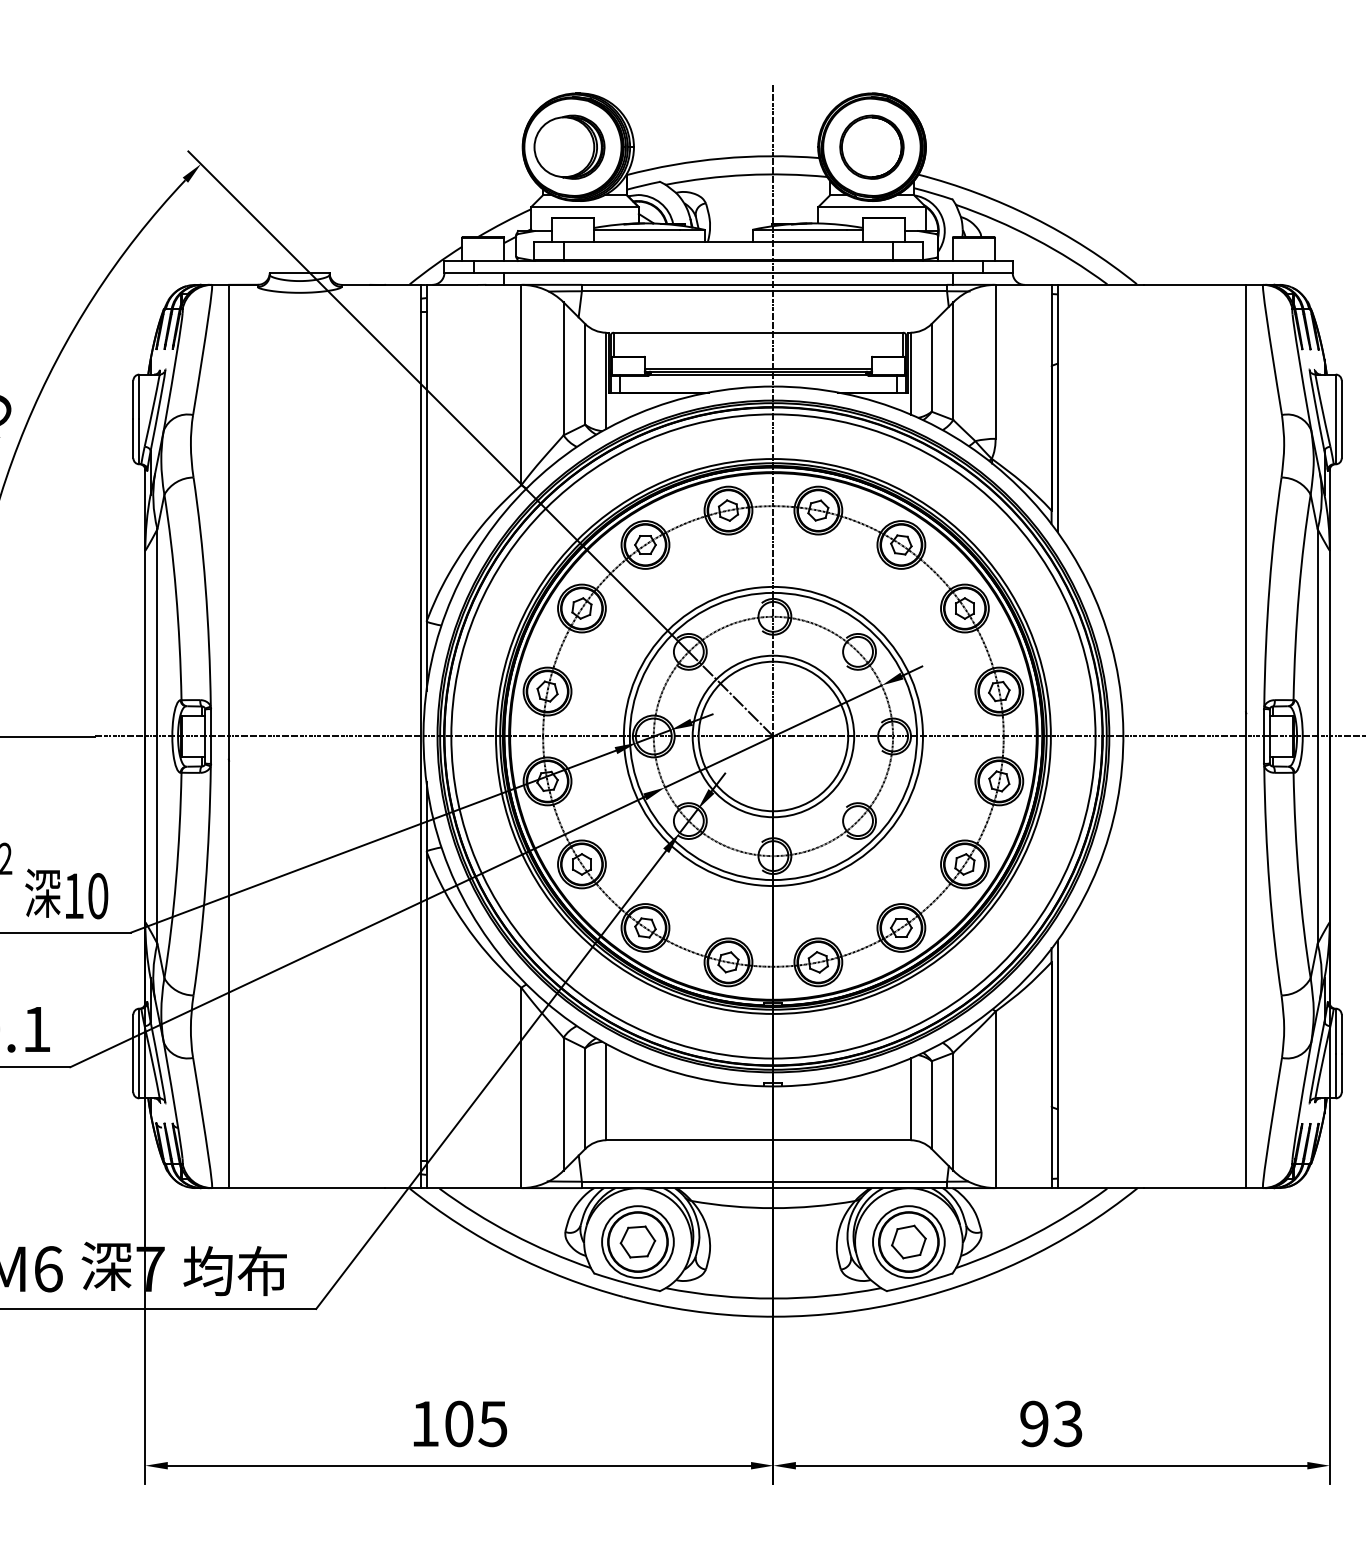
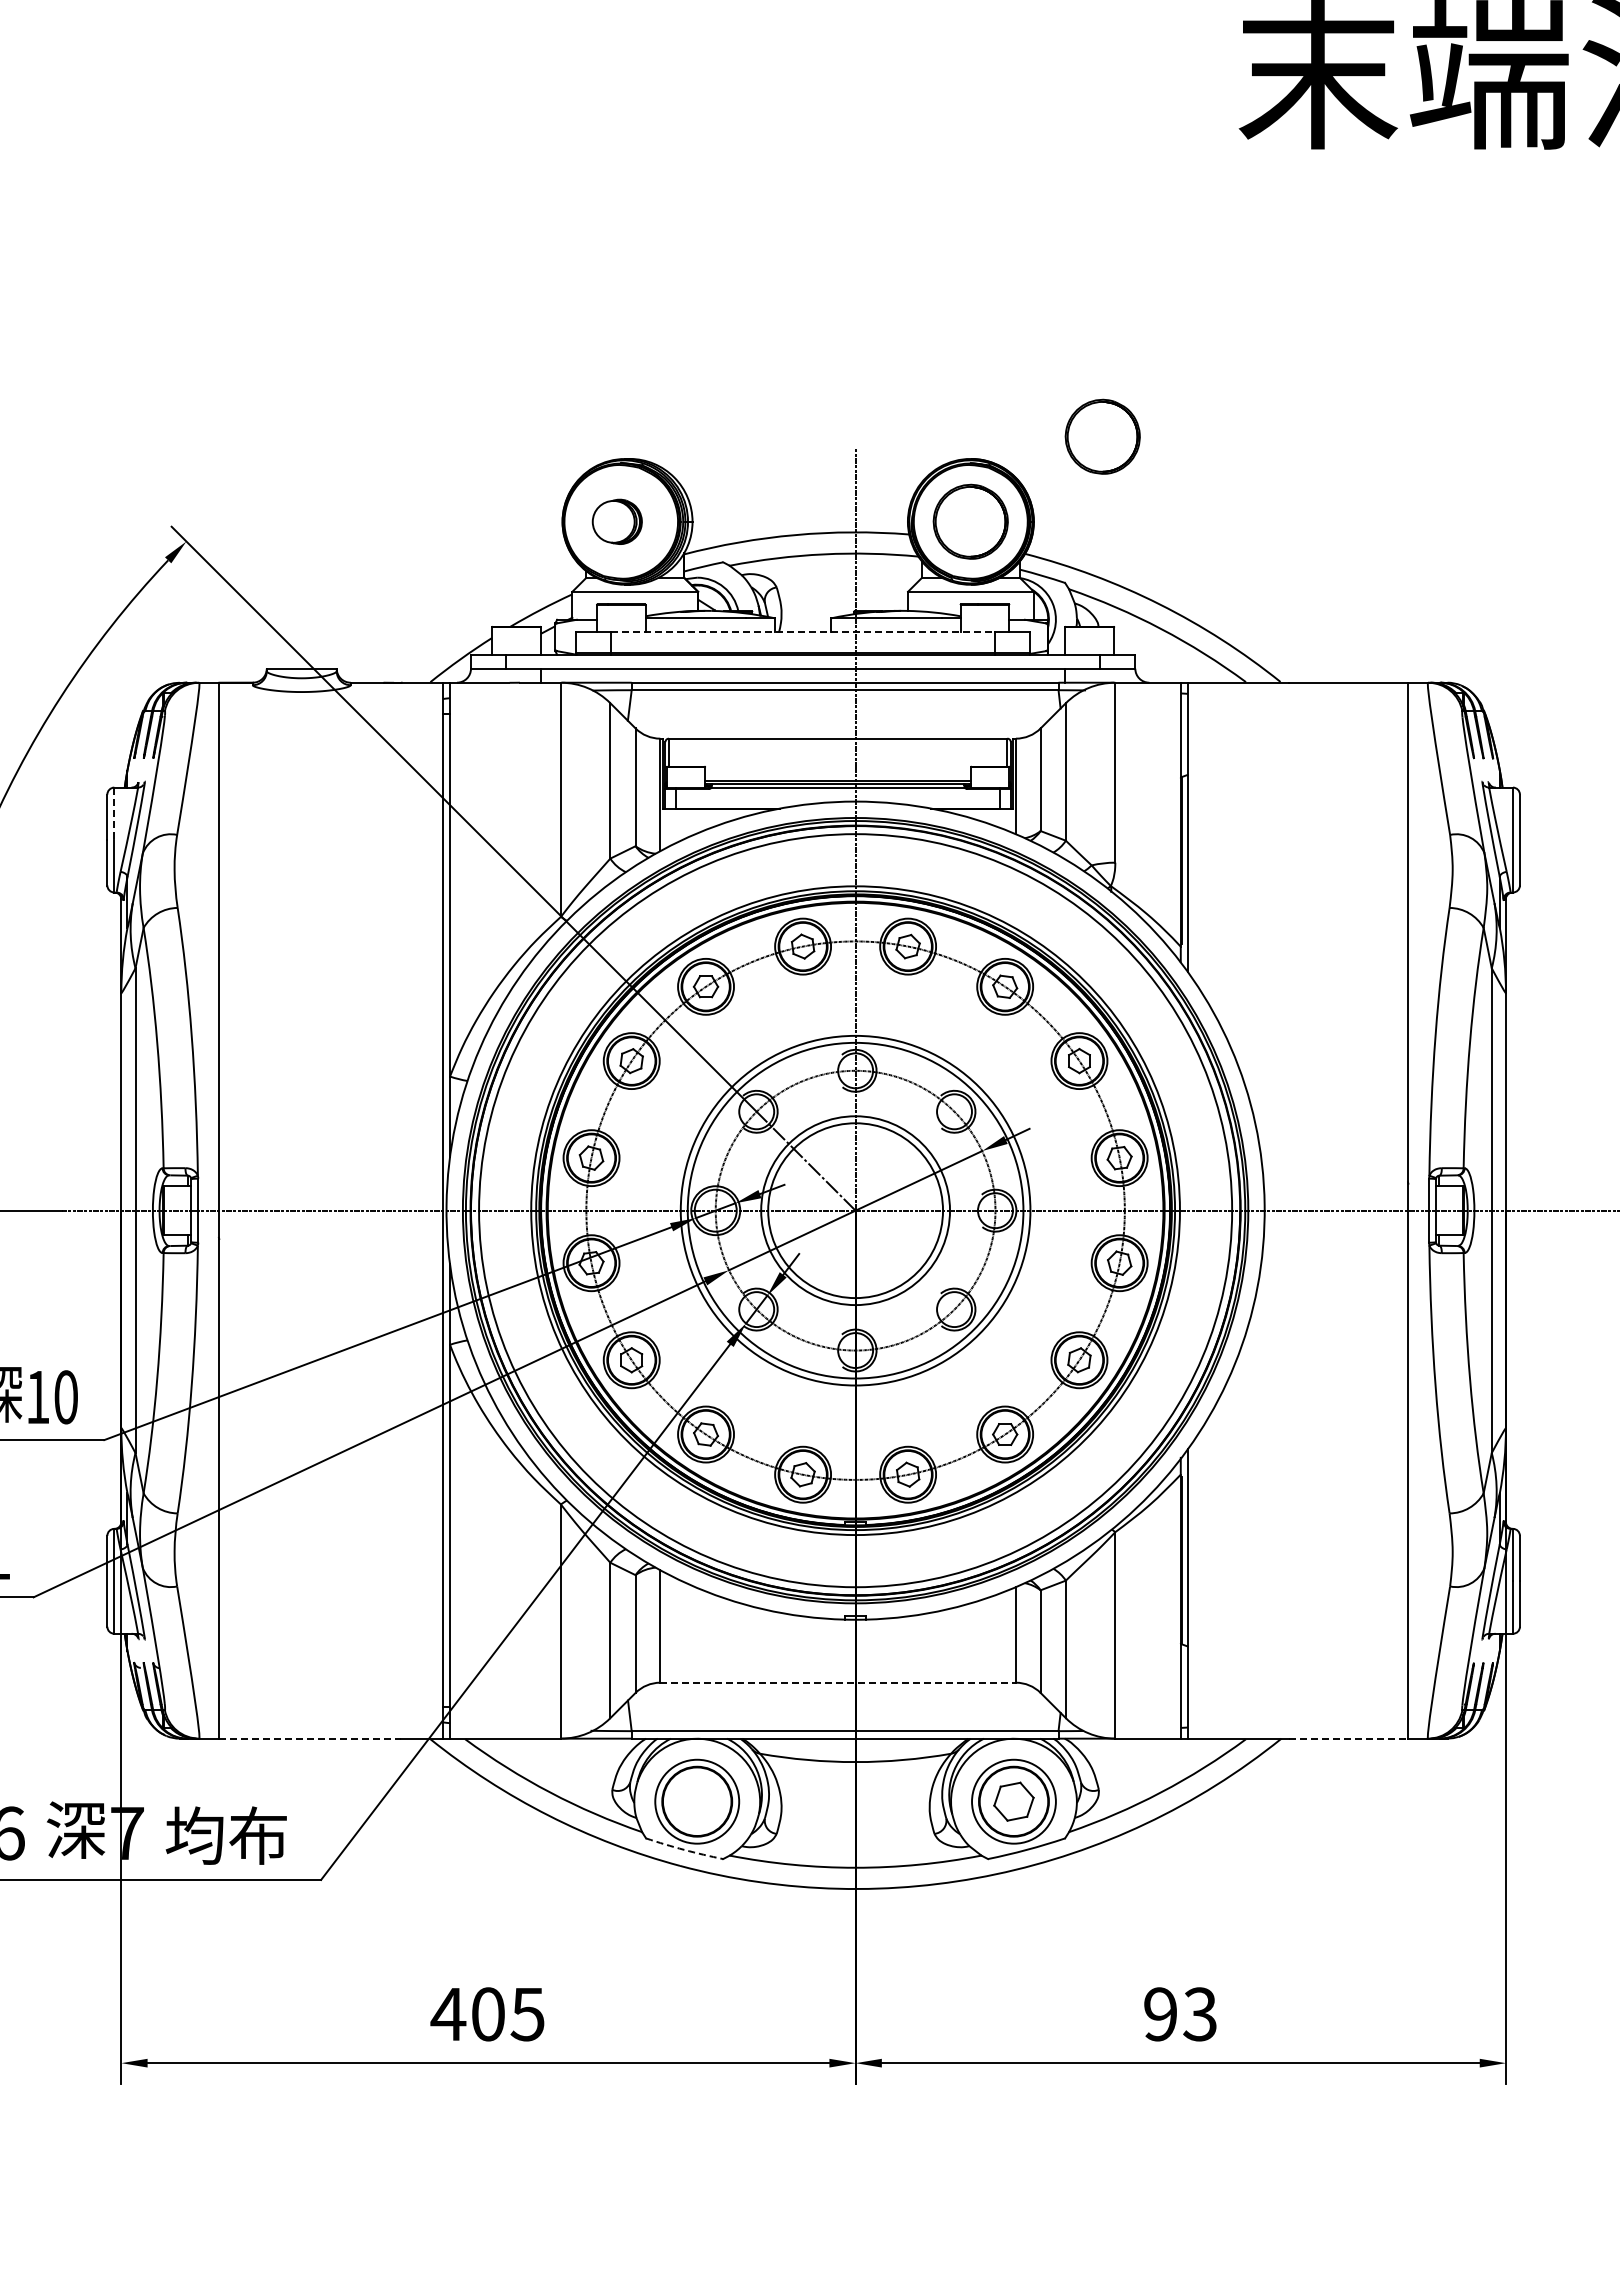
part: (984, 74) -> (1102, 436), added
part: (569, 146) -> (617, 521), size x0.6
line: (728, 241) -> (803, 632), solid -> dashed
line: (139, 397) -> (114, 814), solid -> dashed
line: (758, 1140) -> (838, 1682), solid -> dashed
line: (307, 1187) -> (310, 1738), solid -> dashed
line: (1195, 1187) -> (1349, 1738), solid -> dashed
part: (638, 1241) -> (697, 1801), removed
arc: (627, 1282) -> (684, 1849), solid -> dashed
text: (425, 1424) -> (448, 2014), 105 -> 405

